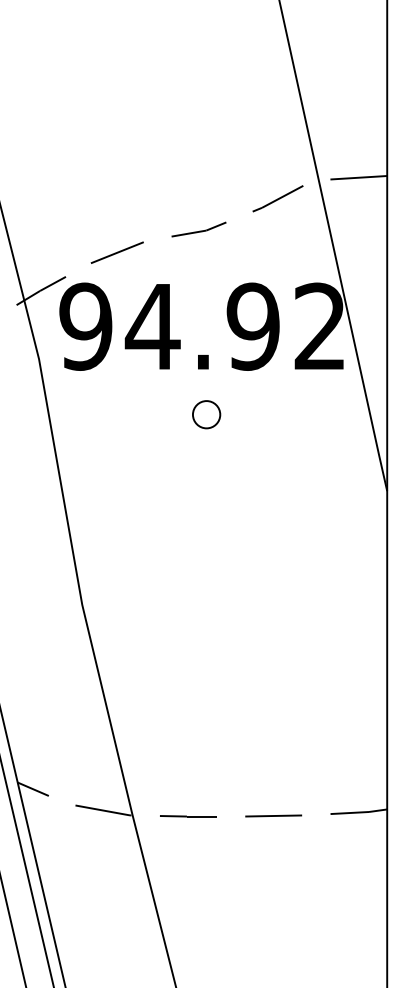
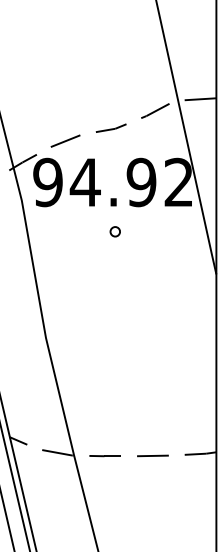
part: (204, 414) -> (114, 231), size x0.62

